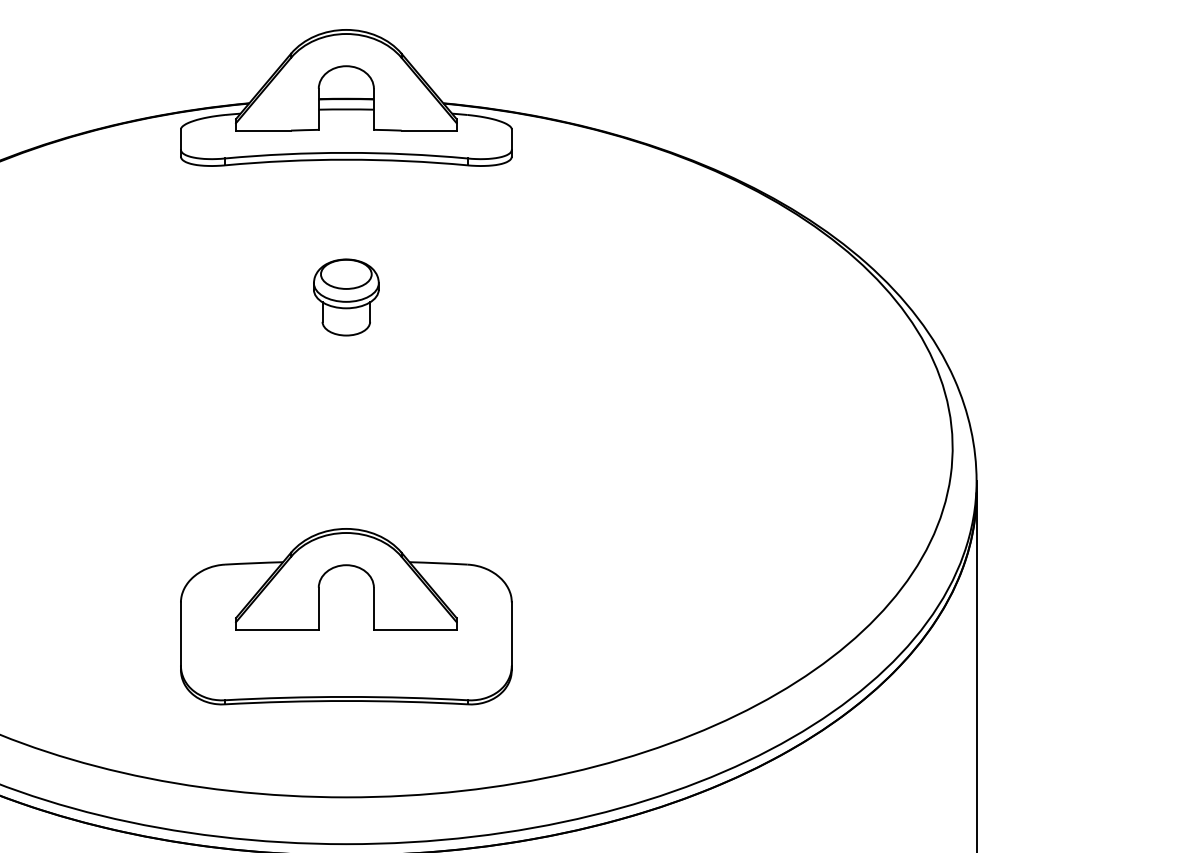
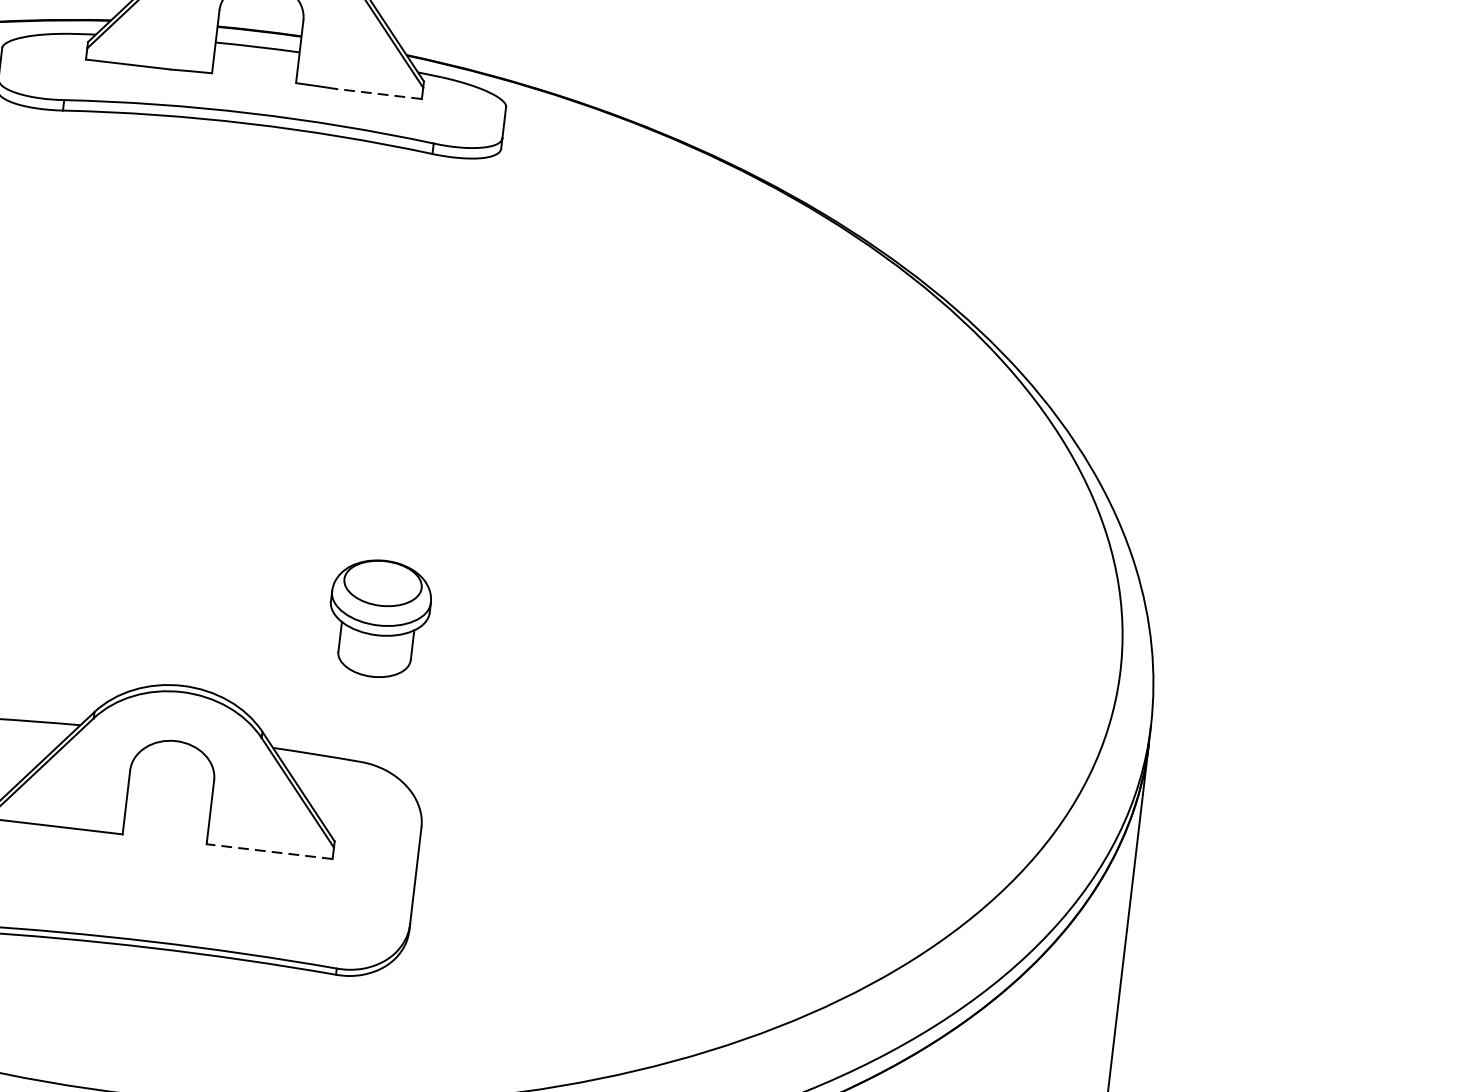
line: (428, 130) -> (379, 93), solid -> dashed
part: (346, 297) -> (379, 618), moved
line: (414, 629) -> (268, 851), solid -> dashed

